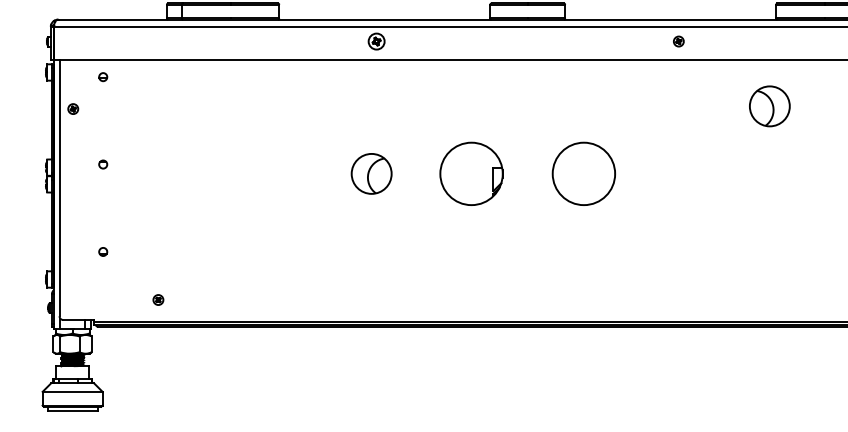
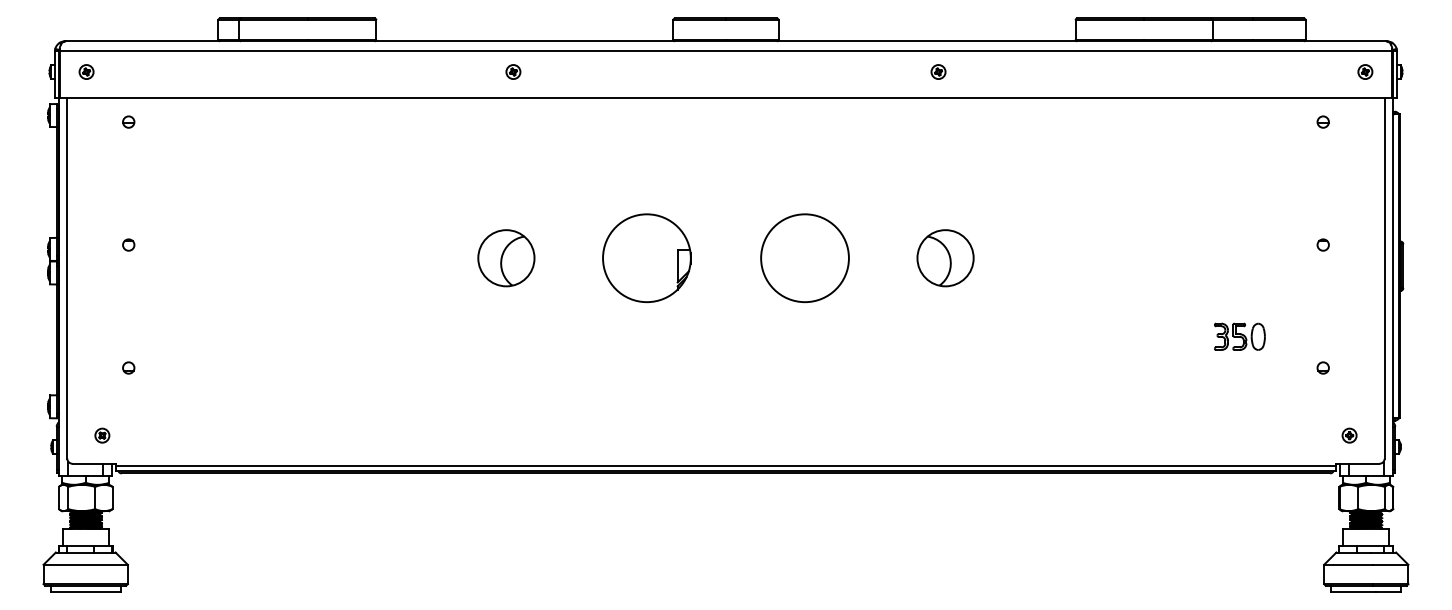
part: (376, 41) -> (513, 71), size x0.62
part: (769, 106) -> (945, 258), moved
part: (73, 108) -> (86, 71), moved
part: (158, 299) -> (102, 435), moved

